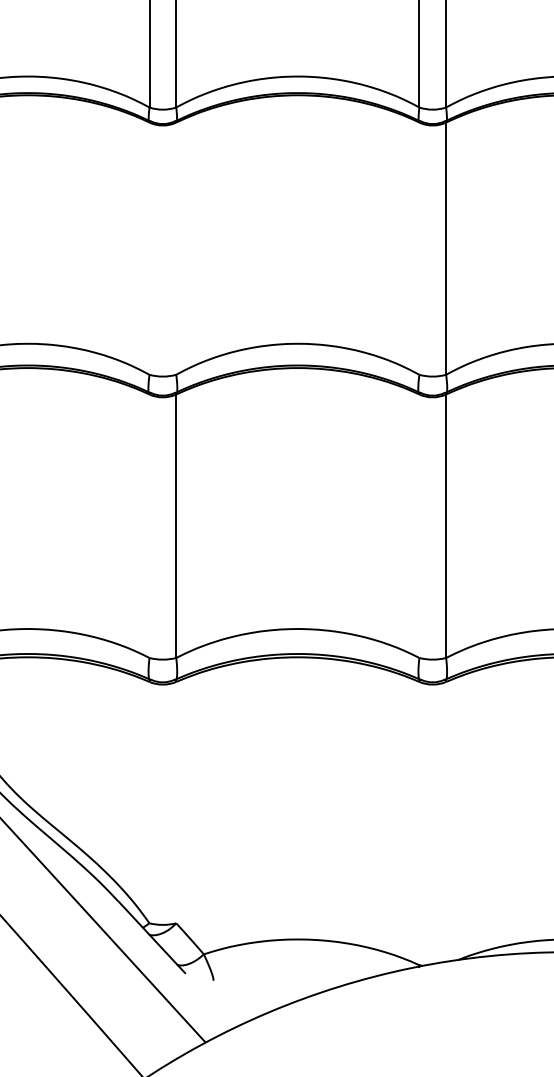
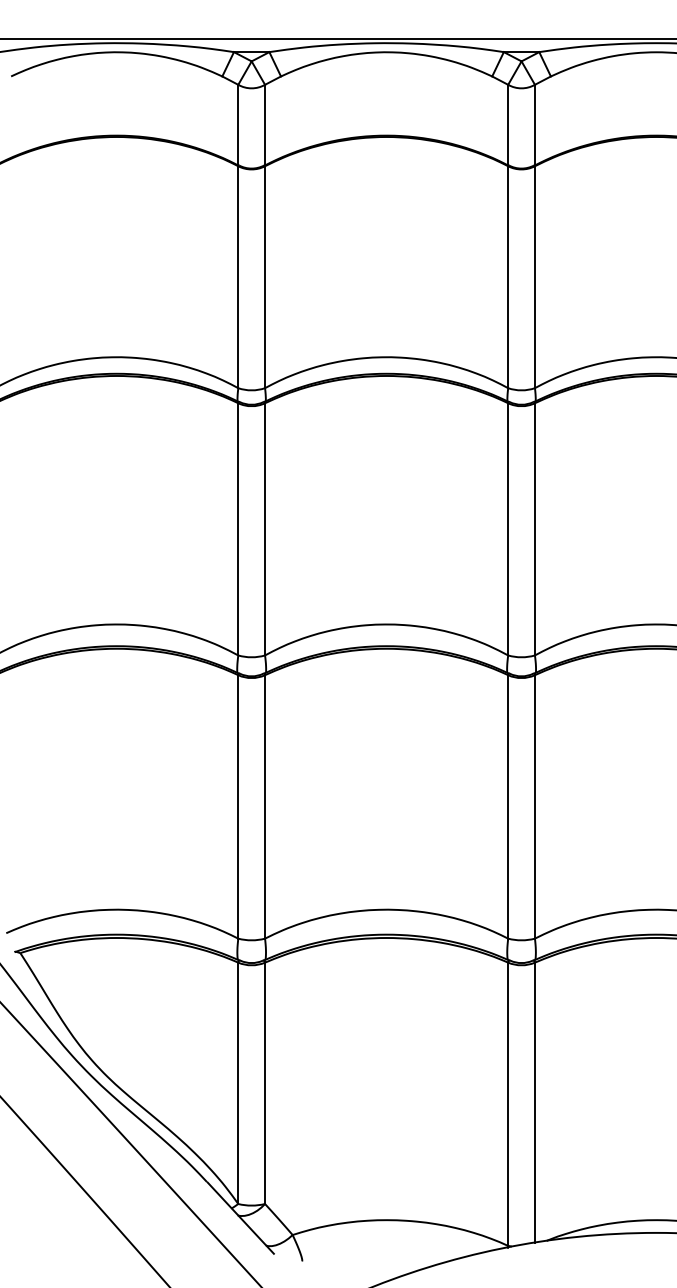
line: (149, 248) -> (238, 529), added
line: (176, 248) -> (265, 529), added
line: (419, 248) -> (508, 529), added
line: (149, 525) -> (238, 806), added
line: (419, 525) -> (508, 806), added
line: (149, 802) -> (238, 1083), added
line: (176, 802) -> (265, 1083), added
line: (445, 821) -> (534, 1102), added
line: (419, 822) -> (508, 1103), added

